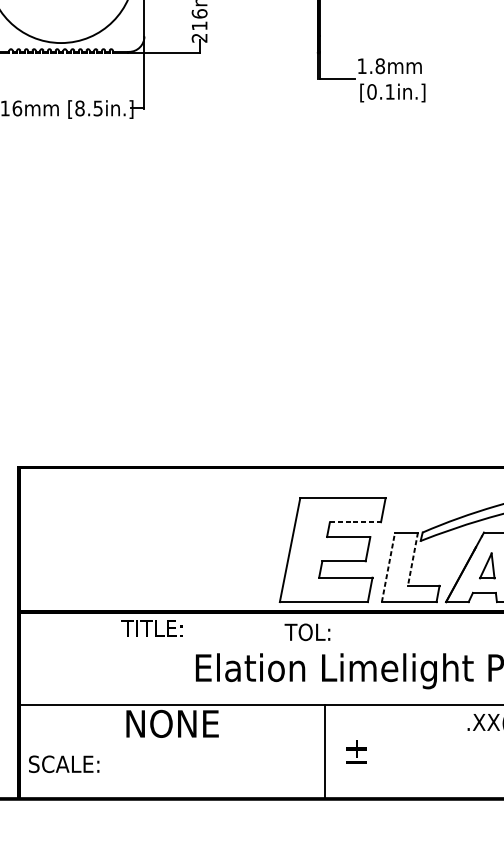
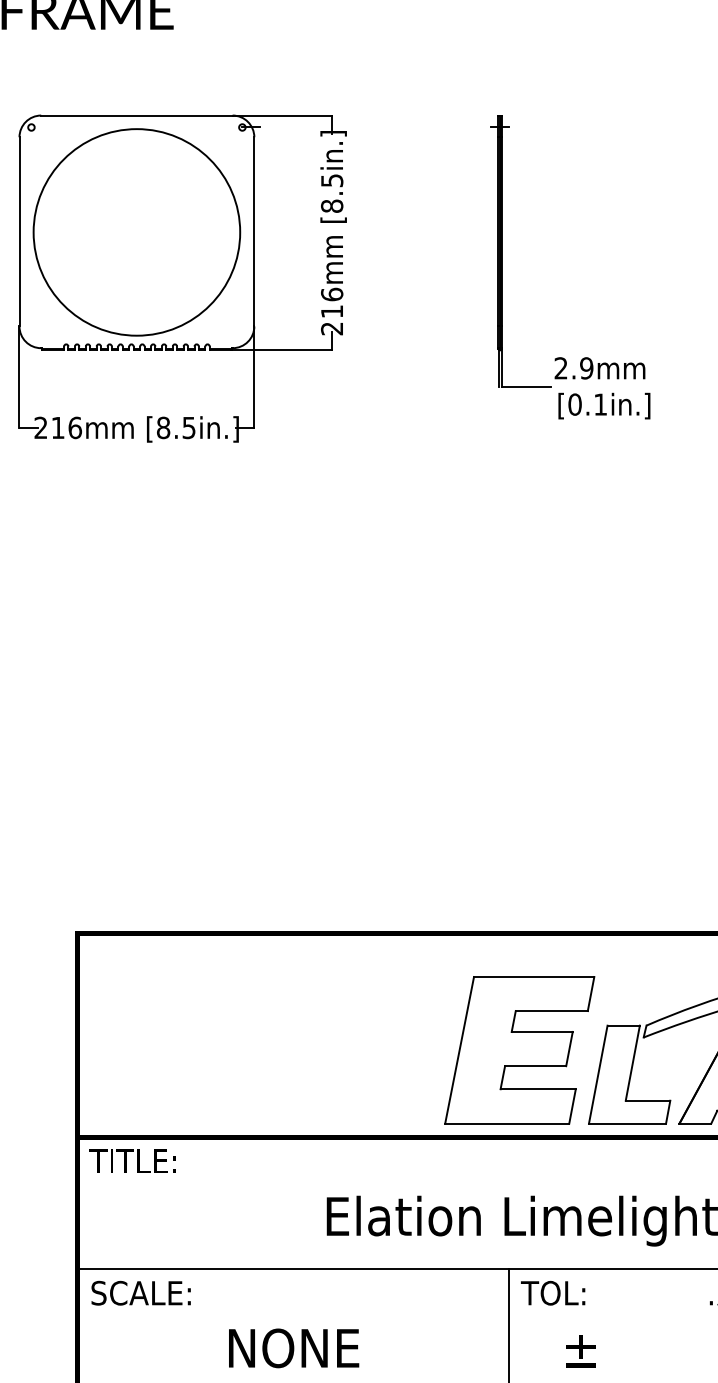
text: (370, 66) -> (573, 368), 1.8mm -> 2.9mm
line: (355, 522) -> (552, 1011), dashed -> solid
line: (412, 559) -> (632, 1063), dashed -> solid
line: (388, 567) -> (598, 1074), dashed -> solid
text: (151, 628) -> (132, 1160), moved
text: (307, 631) -> (553, 1292), moved
text: (172, 724) -> (294, 1348), moved
text: (356, 752) -> (580, 1351), moved
text: (63, 763) -> (140, 1292), moved

